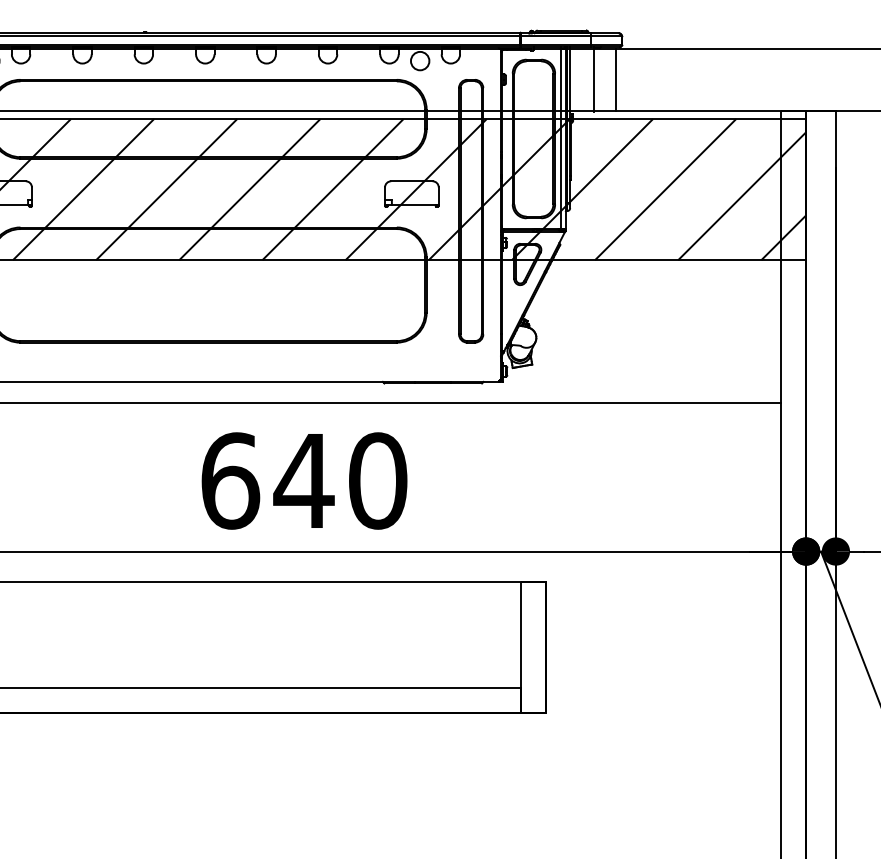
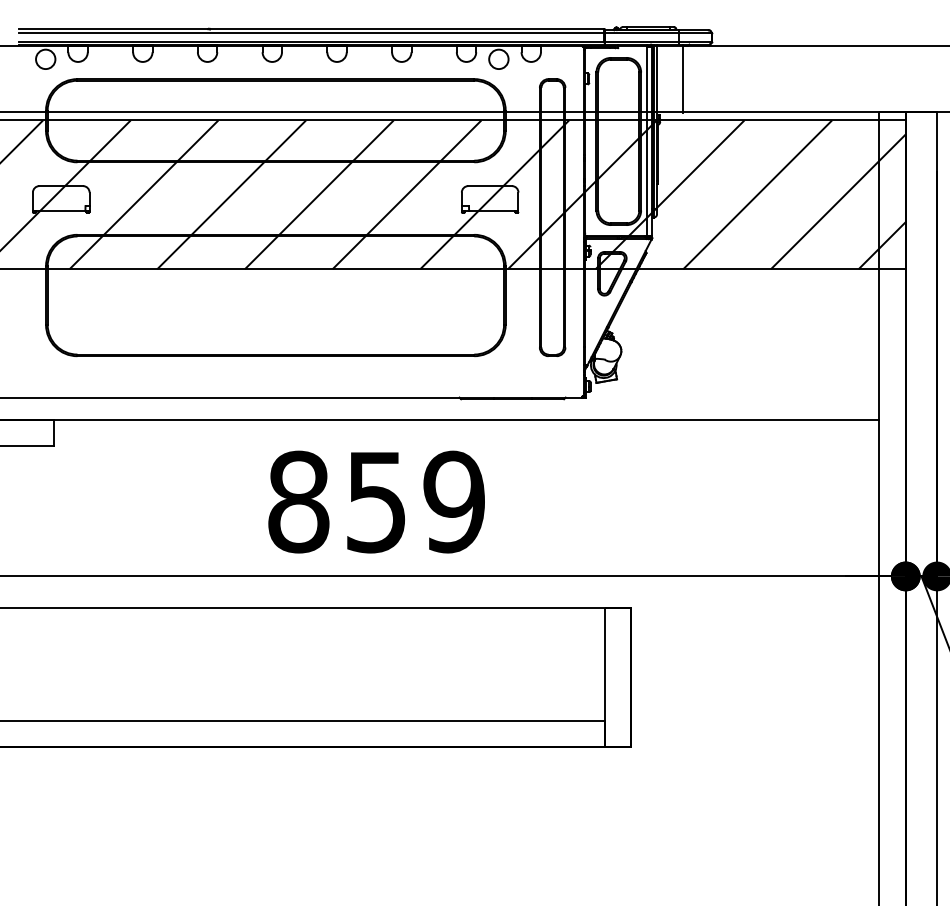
line: (616, 80) -> (705, 79), removed
text: (304, 480) -> (376, 501), 640 -> 859

